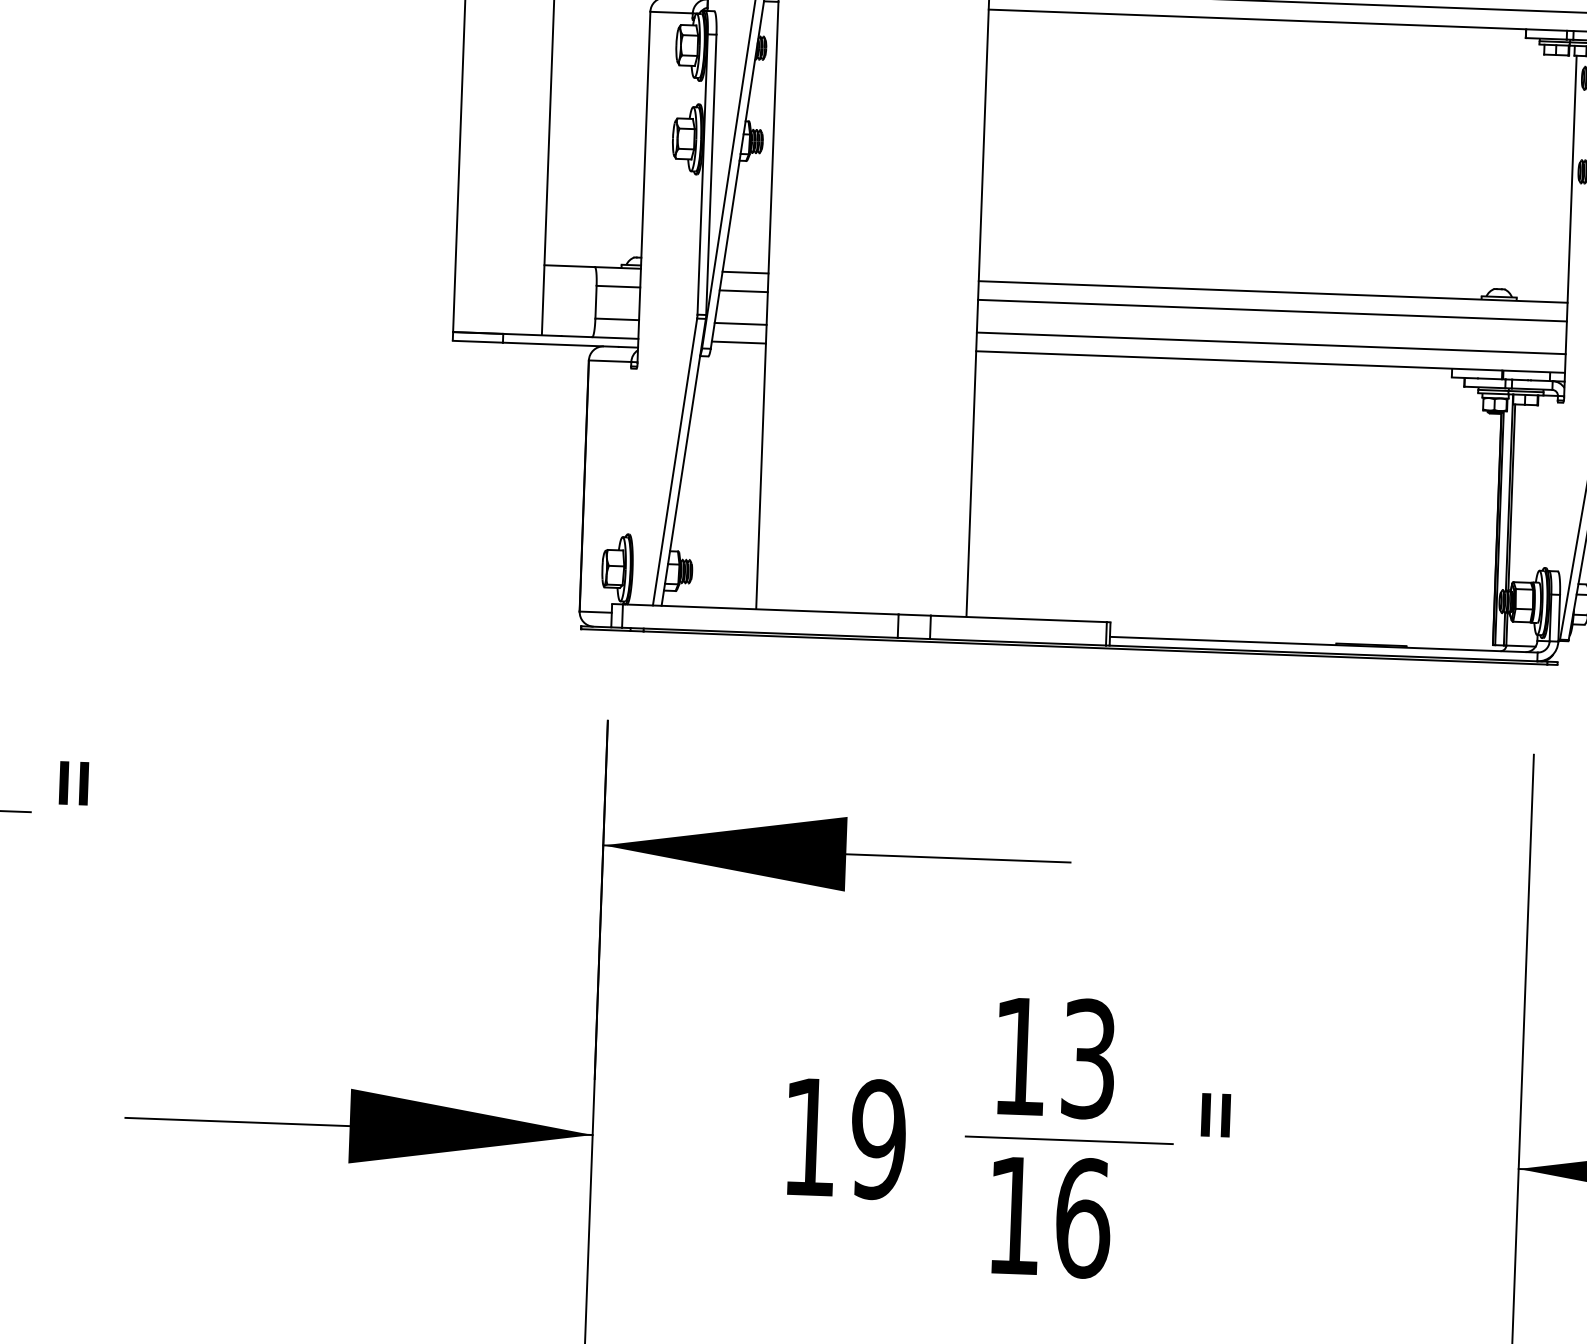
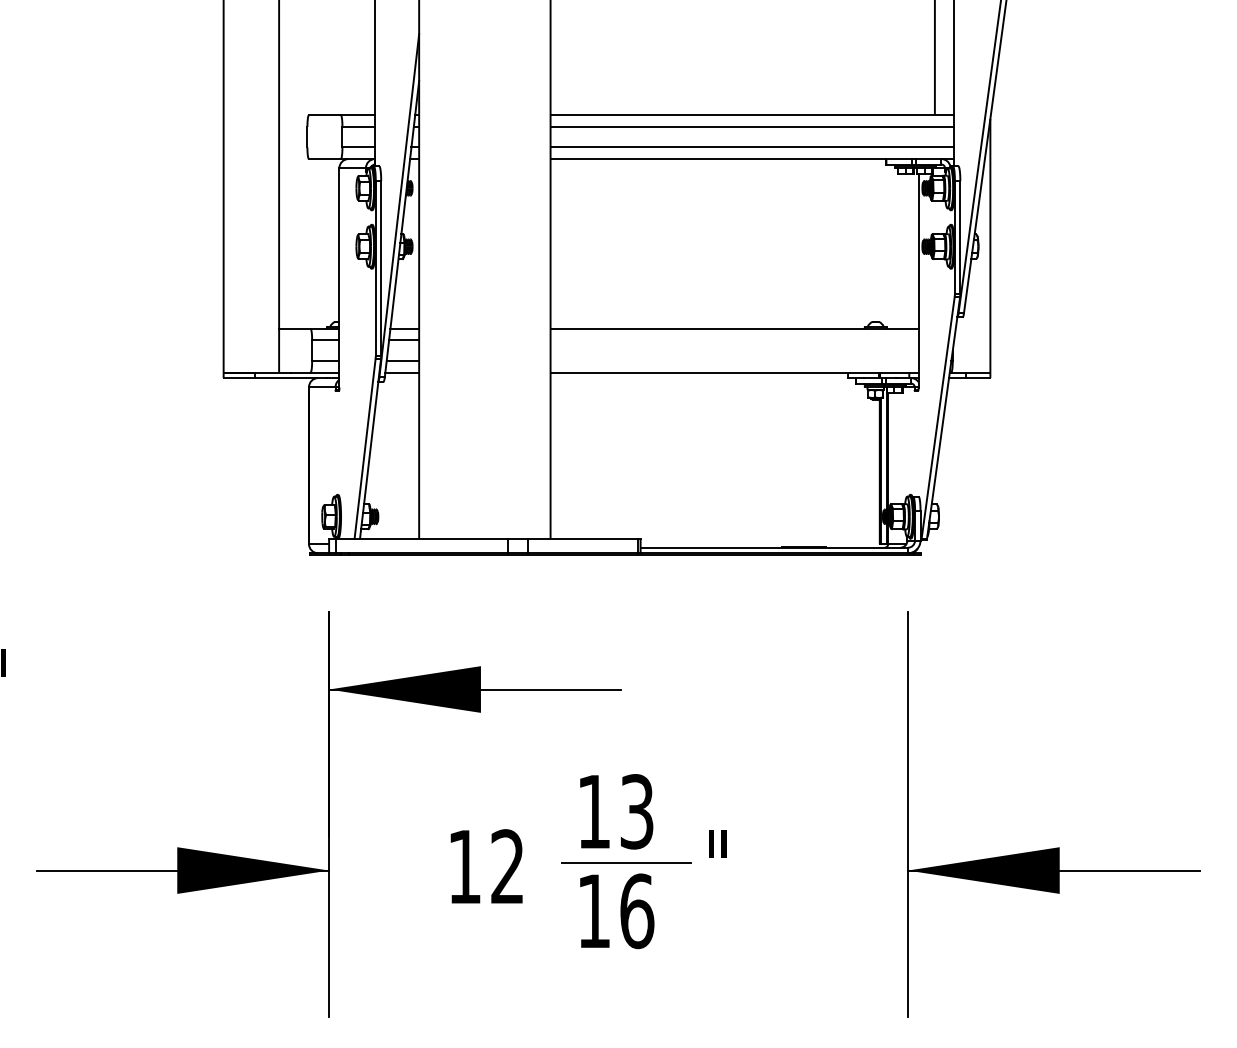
line: (1272, 310) -> (734, 340), removed
line: (1271, 342) -> (734, 360), removed
text: (878, 1138) -> (507, 866), 19 -> 12

